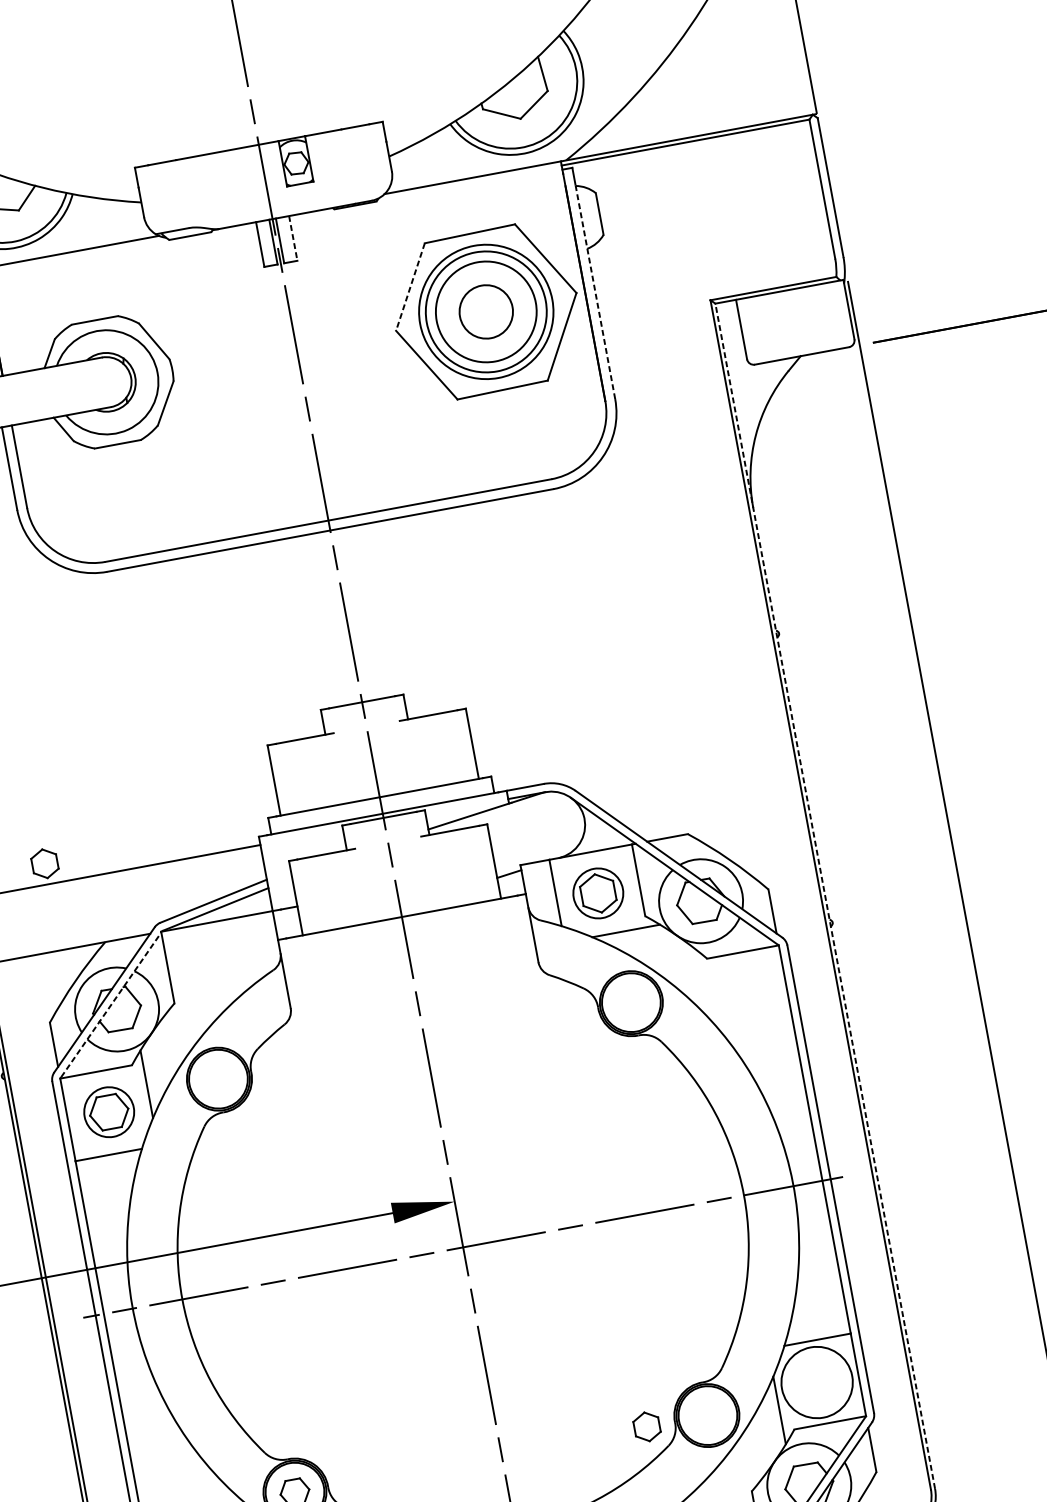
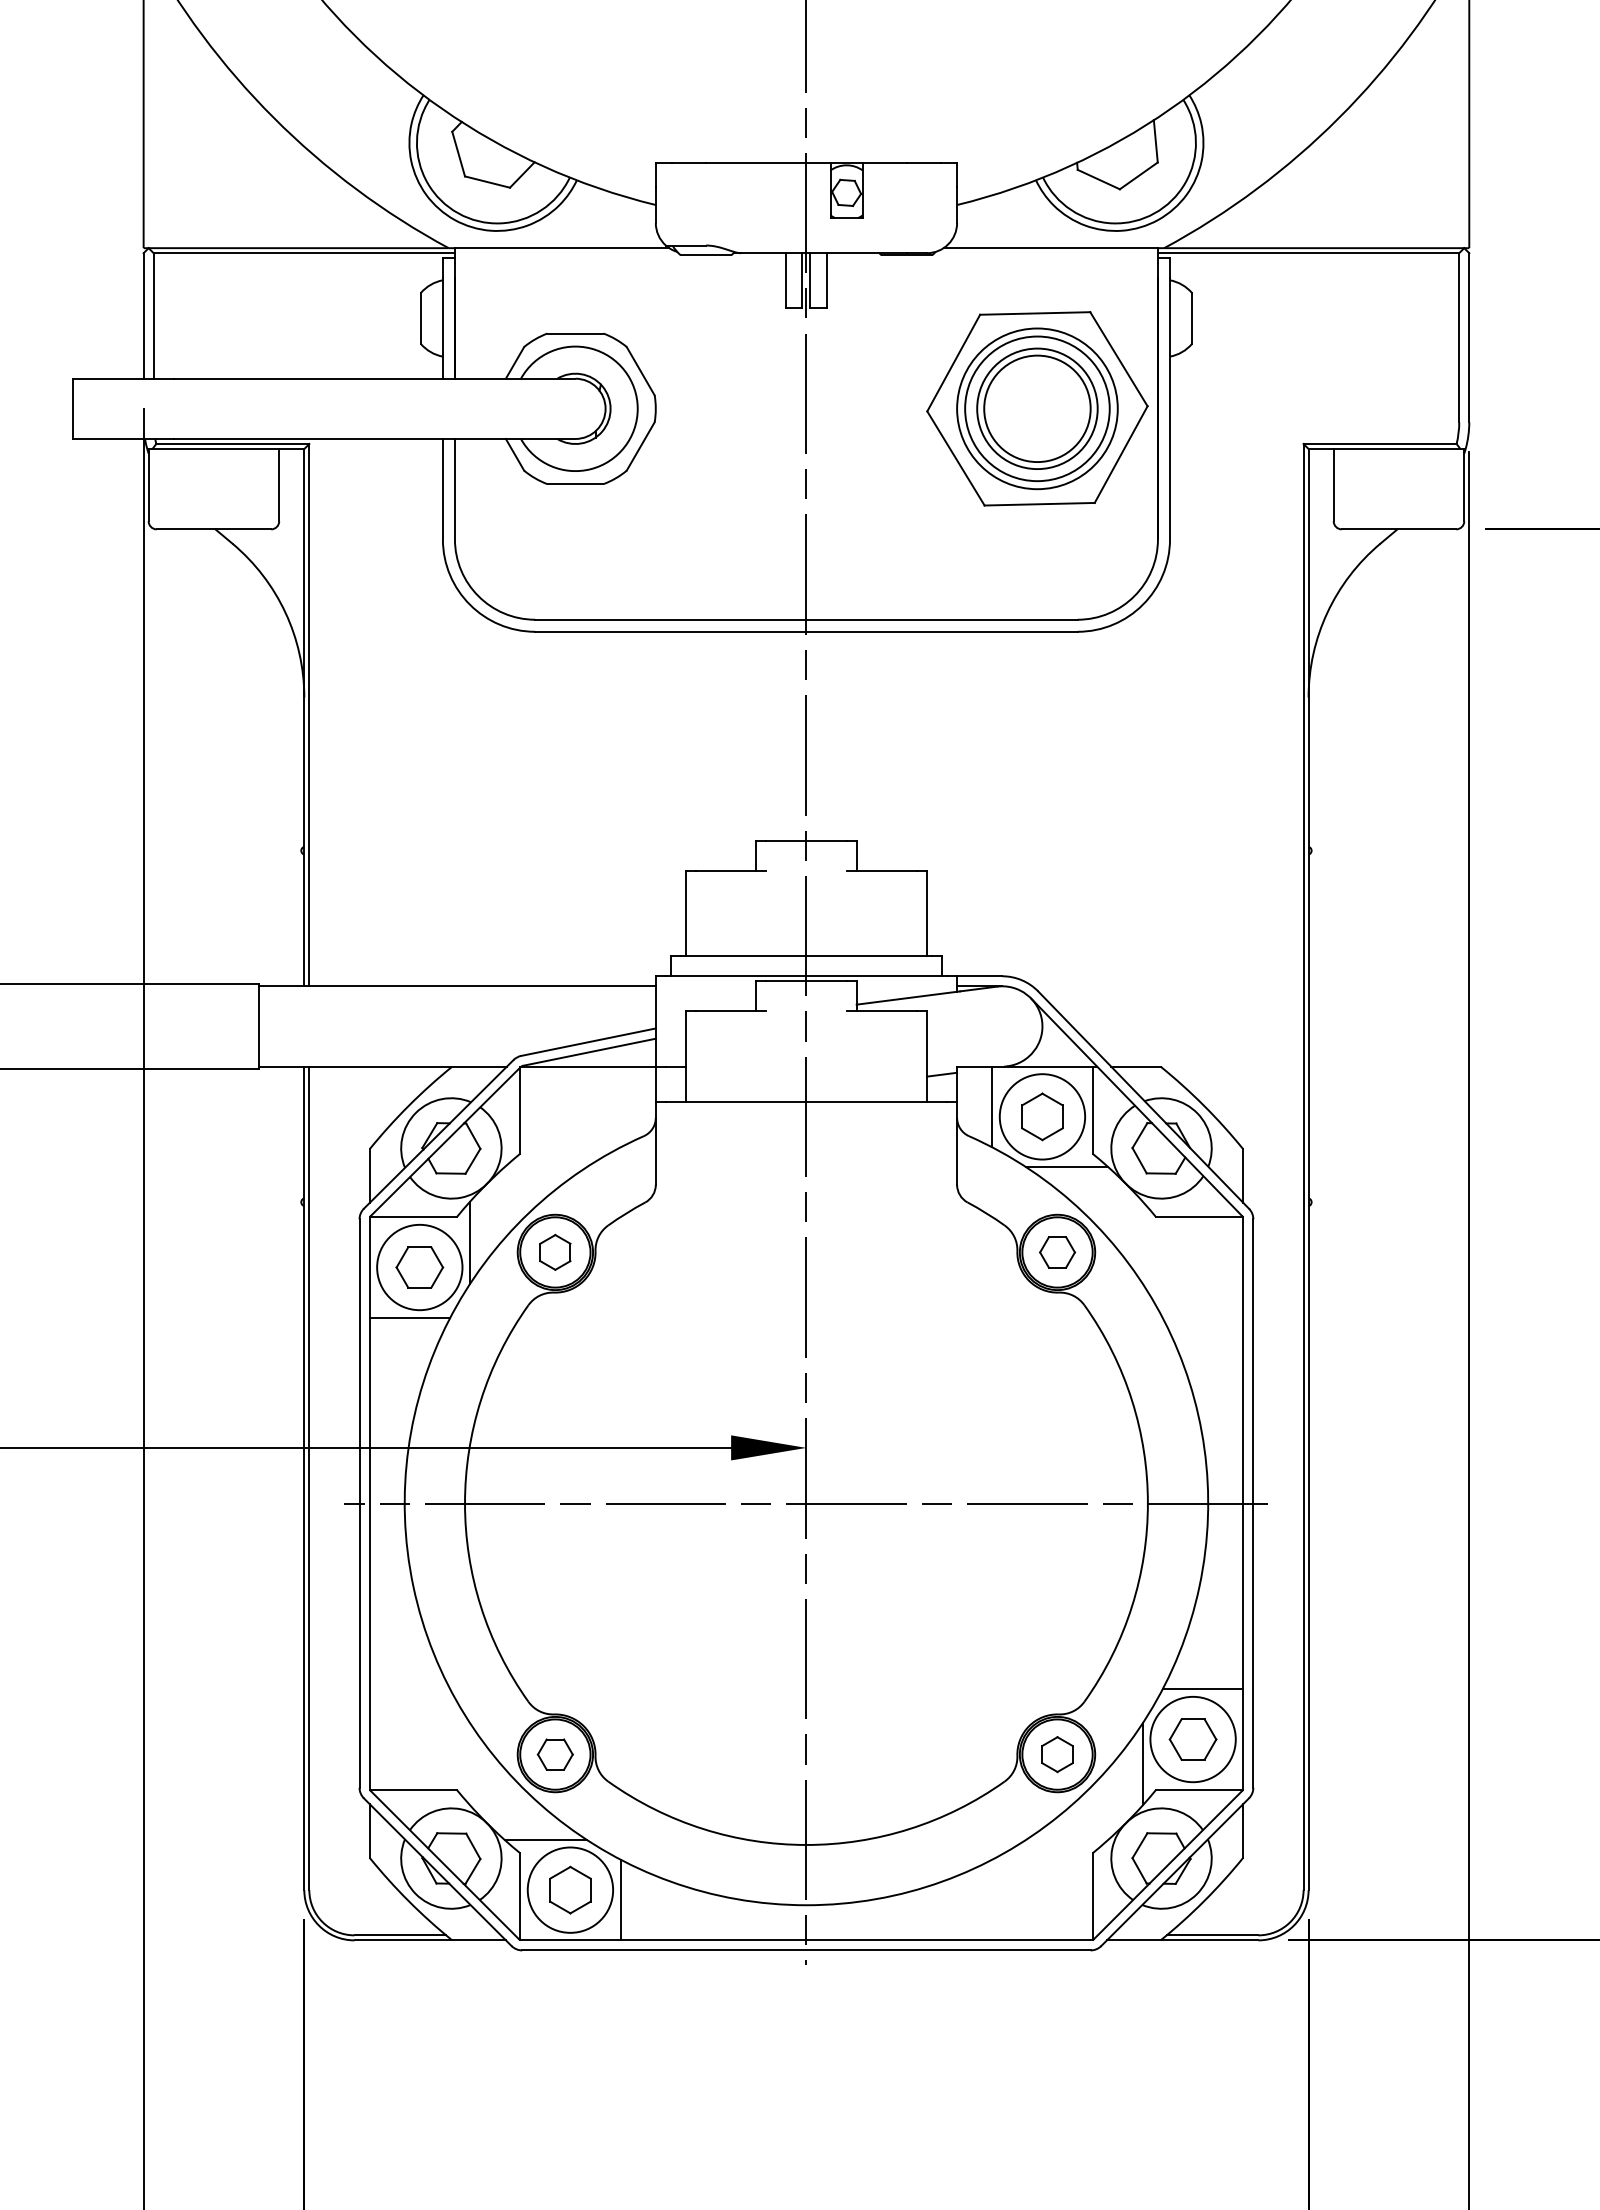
line: (293, 238) -> (826, 280), dashed -> solid
line: (410, 287) -> (953, 363), dashed -> solid
line: (595, 291) -> (1170, 408), dashed -> solid
circle: (486, 311) -> (1037, 408), size x1.67
part: (44, 863) -> (555, 1251), moved
circle: (598, 893) -> (1042, 1116), size x1.43
line: (825, 896) -> (1308, 1169), dashed -> solid
part: (631, 1002) -> (1057, 1252), added
line: (111, 1004) -> (446, 1141), dashed -> solid
circle: (108, 1112) -> (419, 1267), size x1.43
part: (816, 1382) -> (1192, 1739), added
part: (647, 1426) -> (1057, 1754), moved

